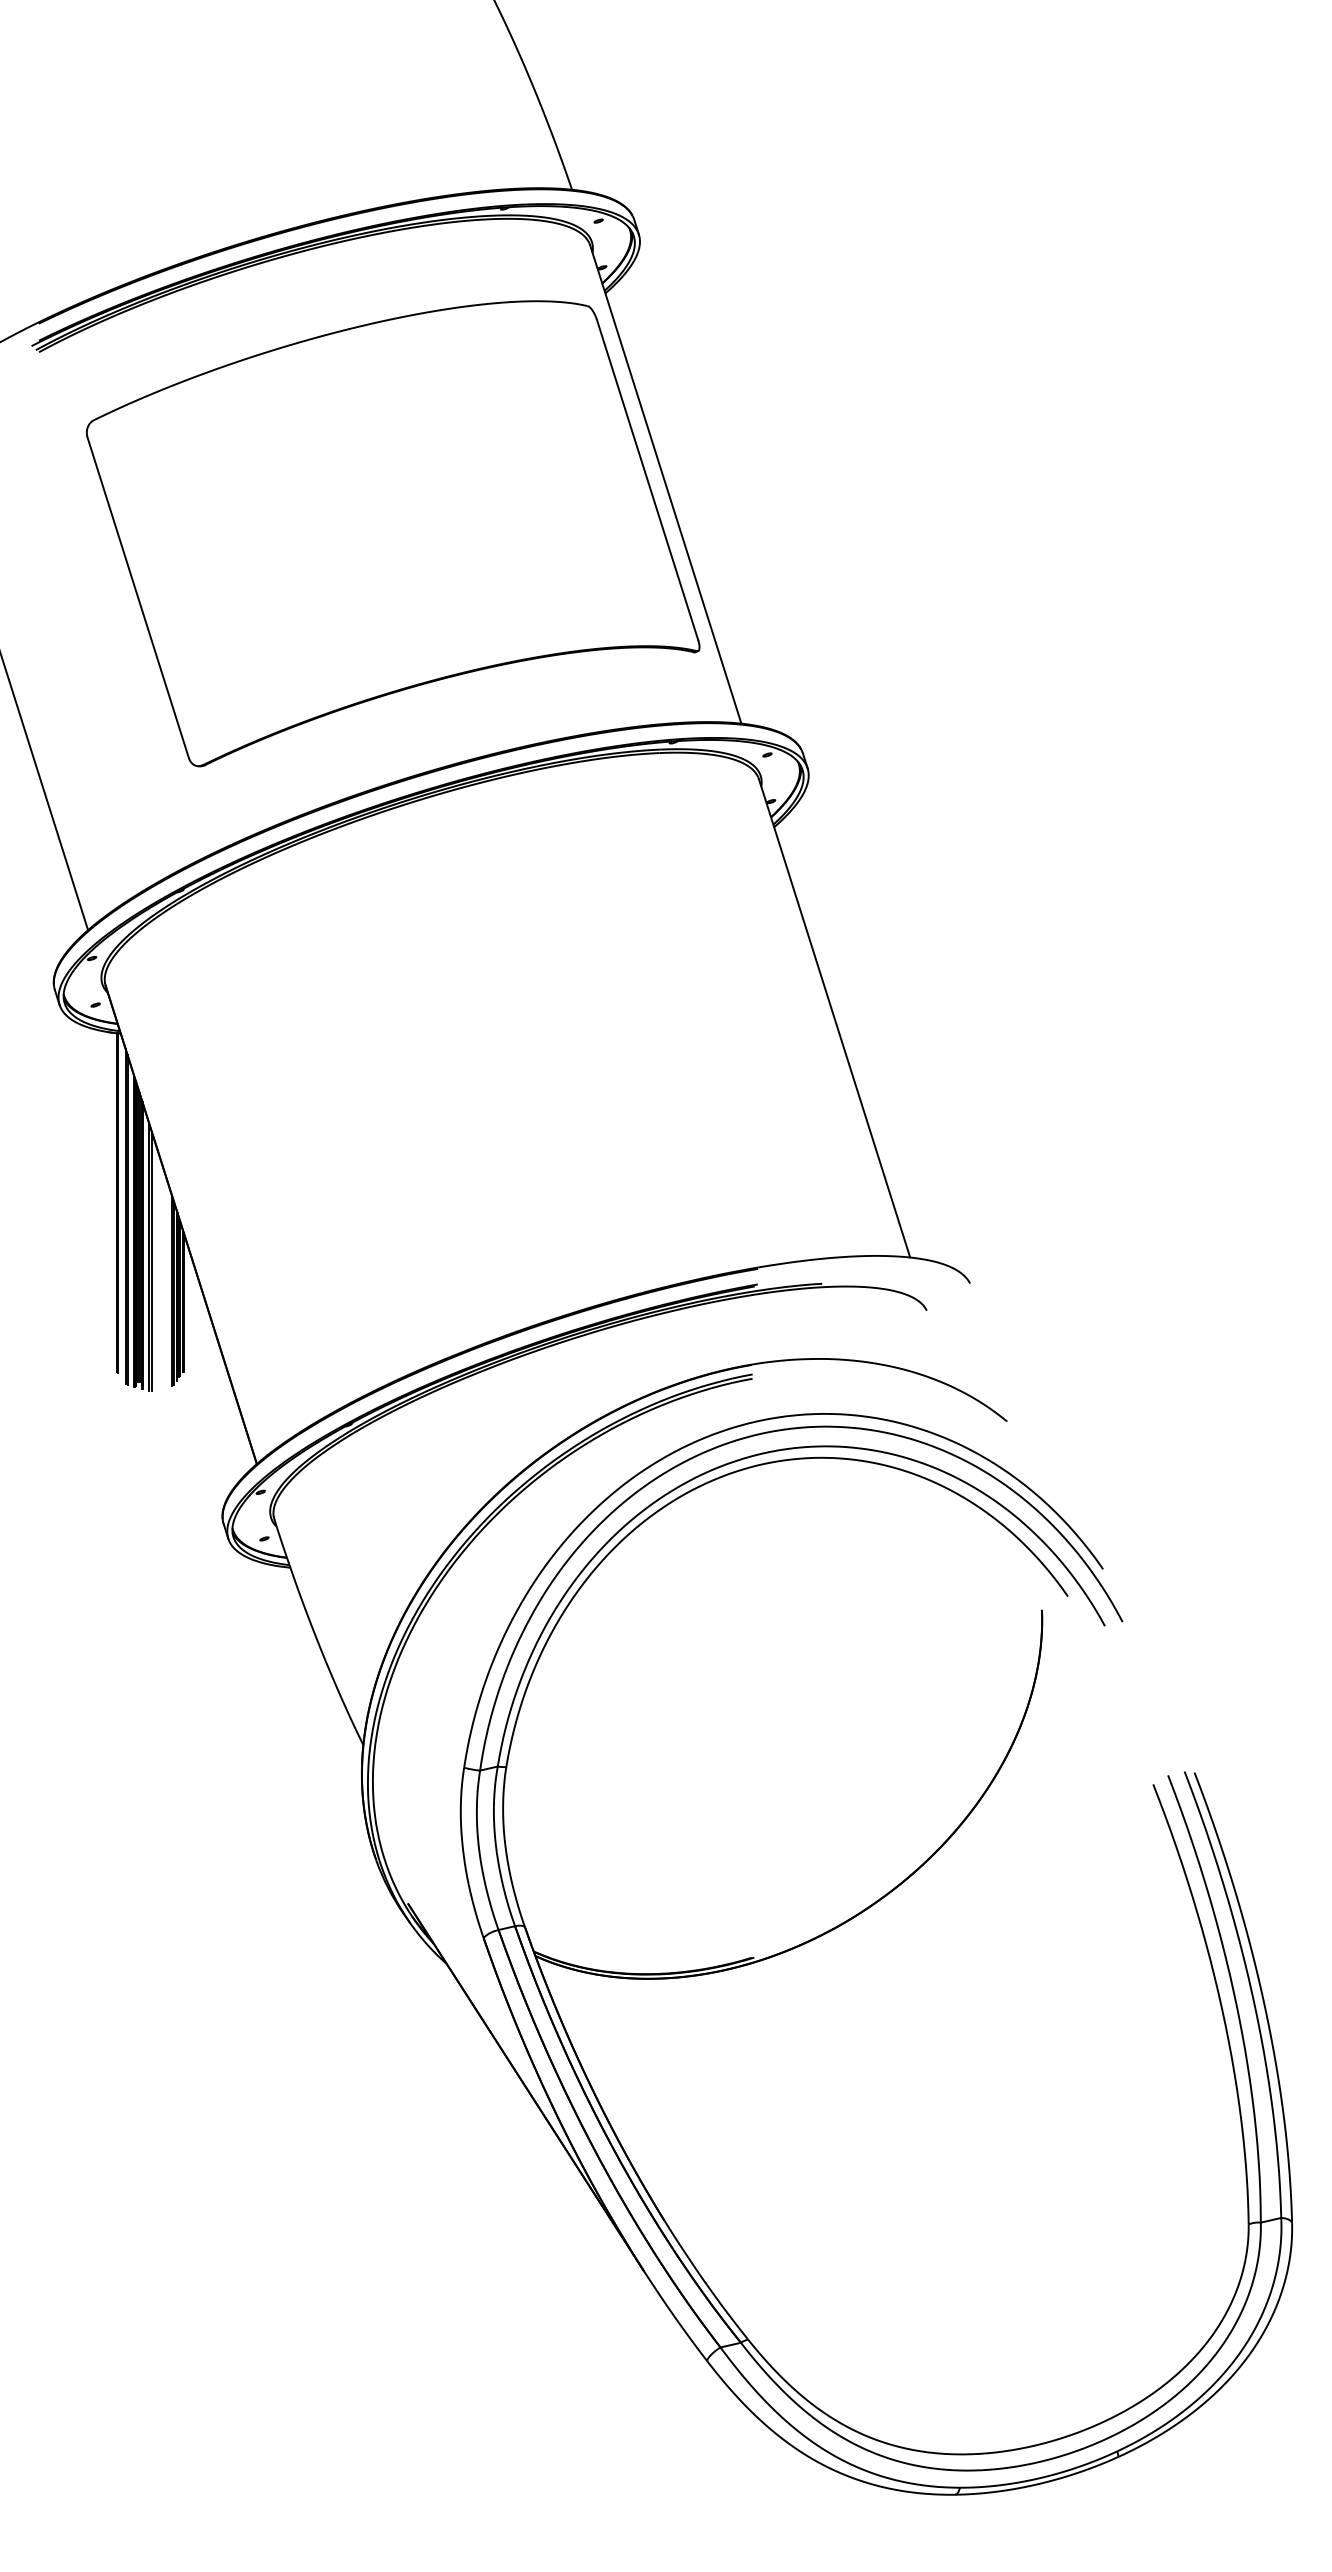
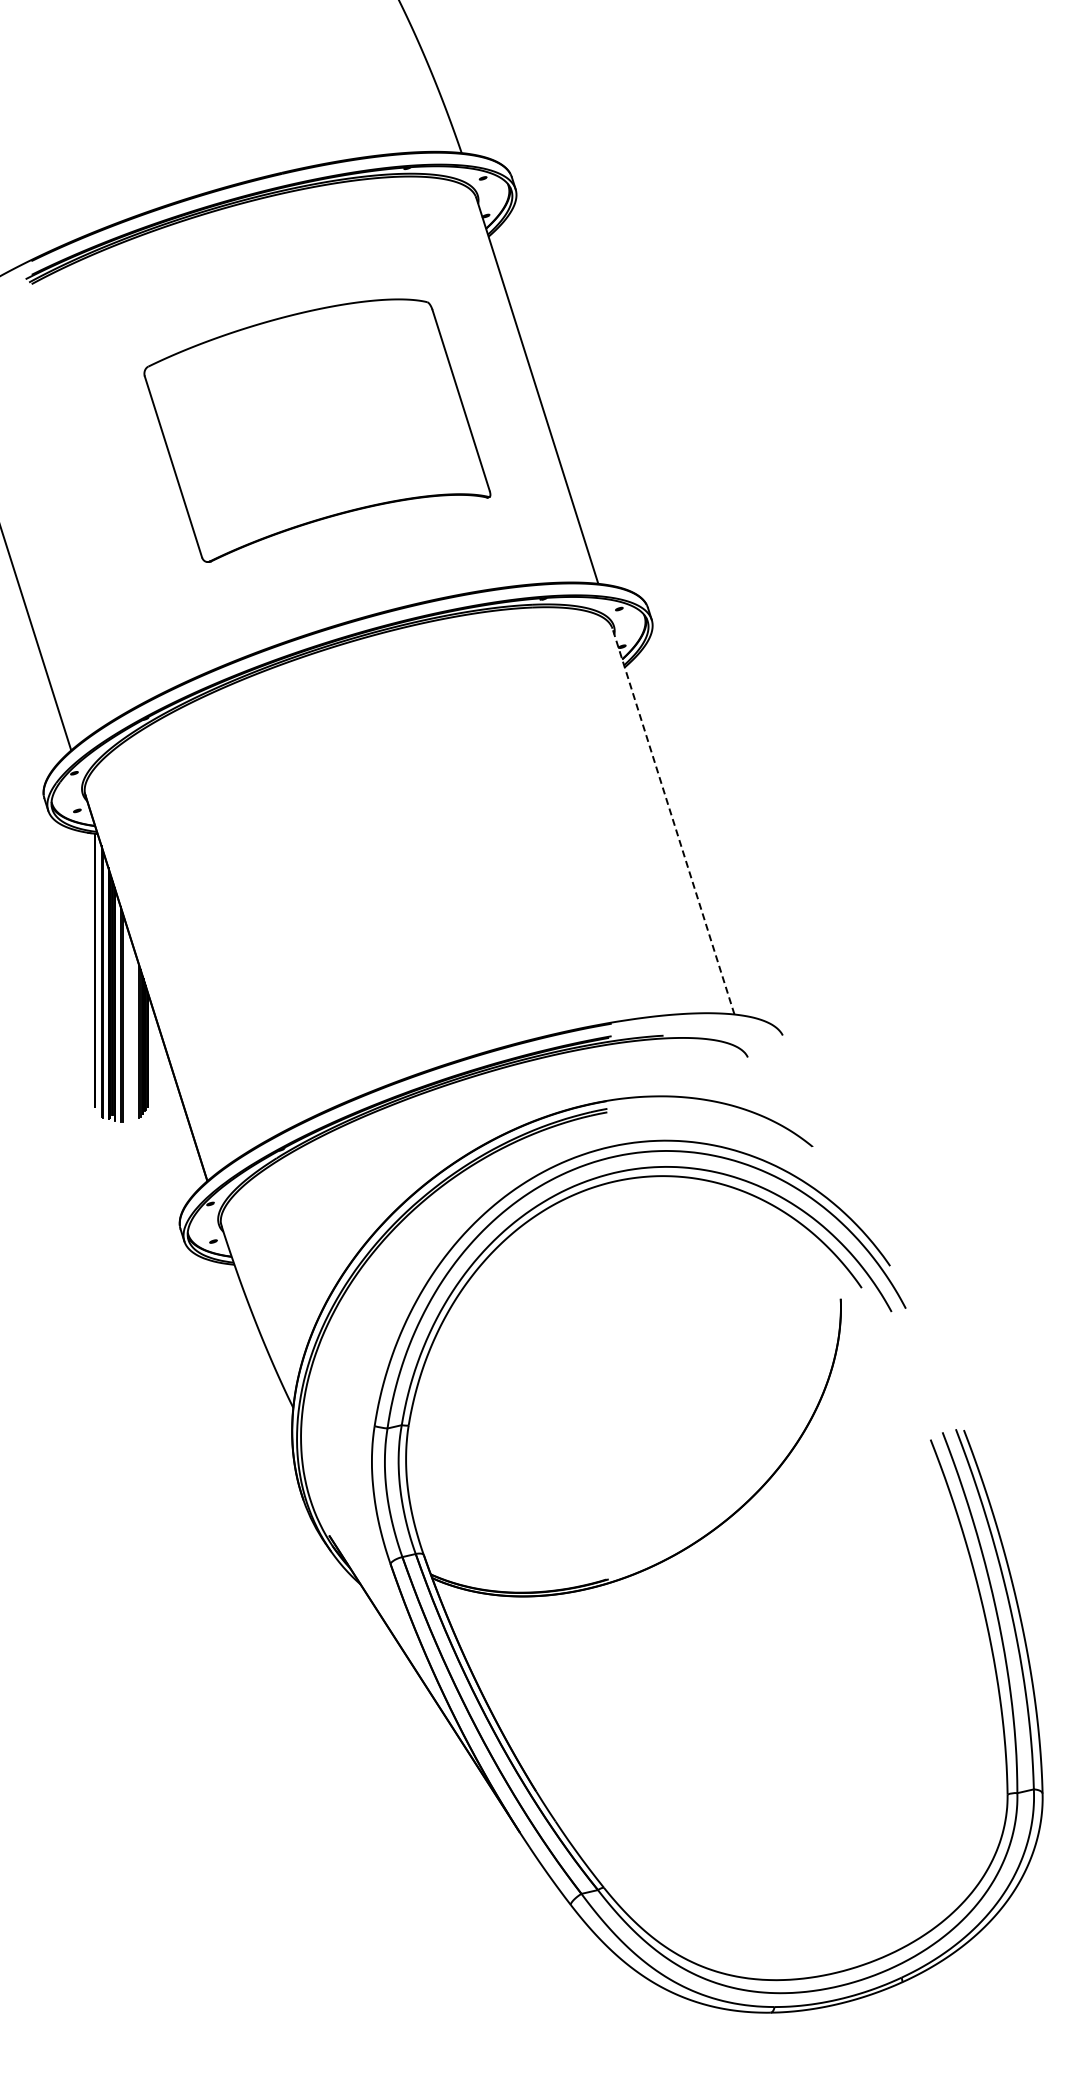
part: (393, 533) -> (317, 430), size x0.7
line: (834, 1018) -> (673, 821), solid -> dashed

